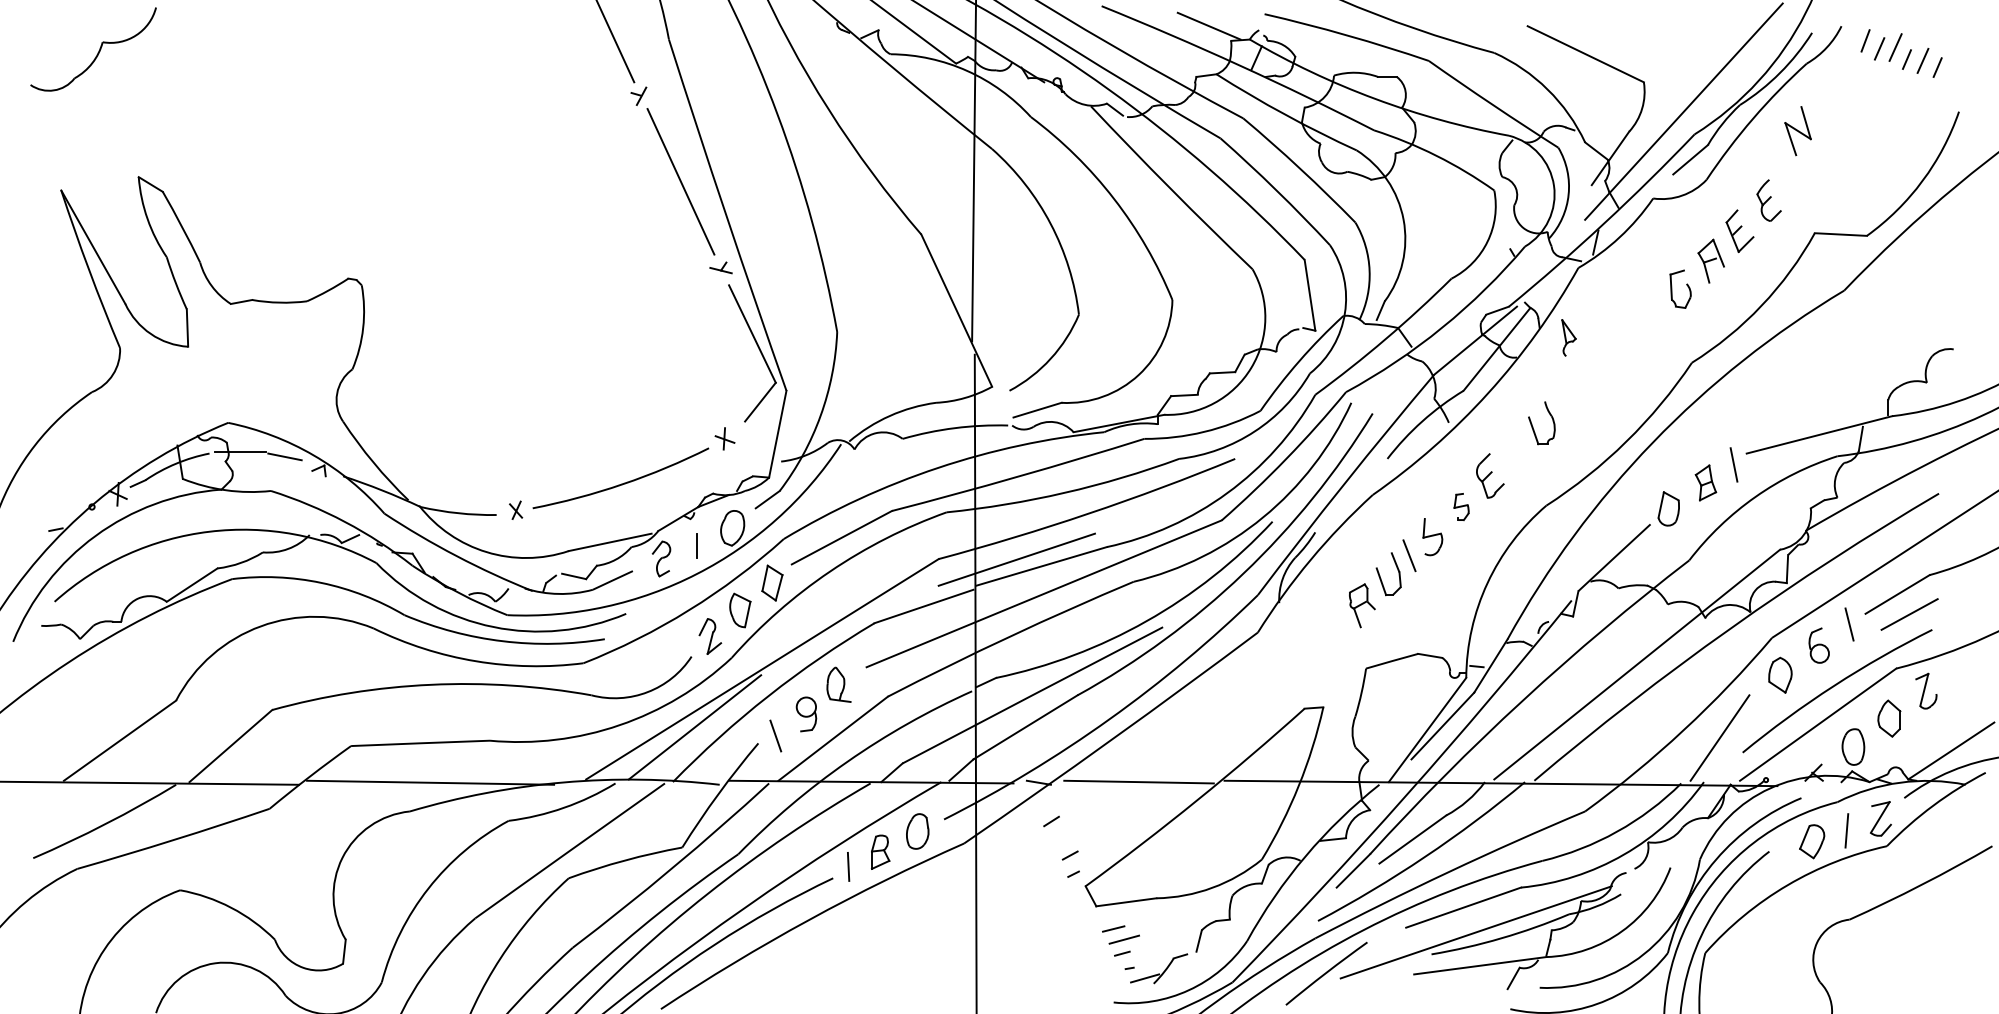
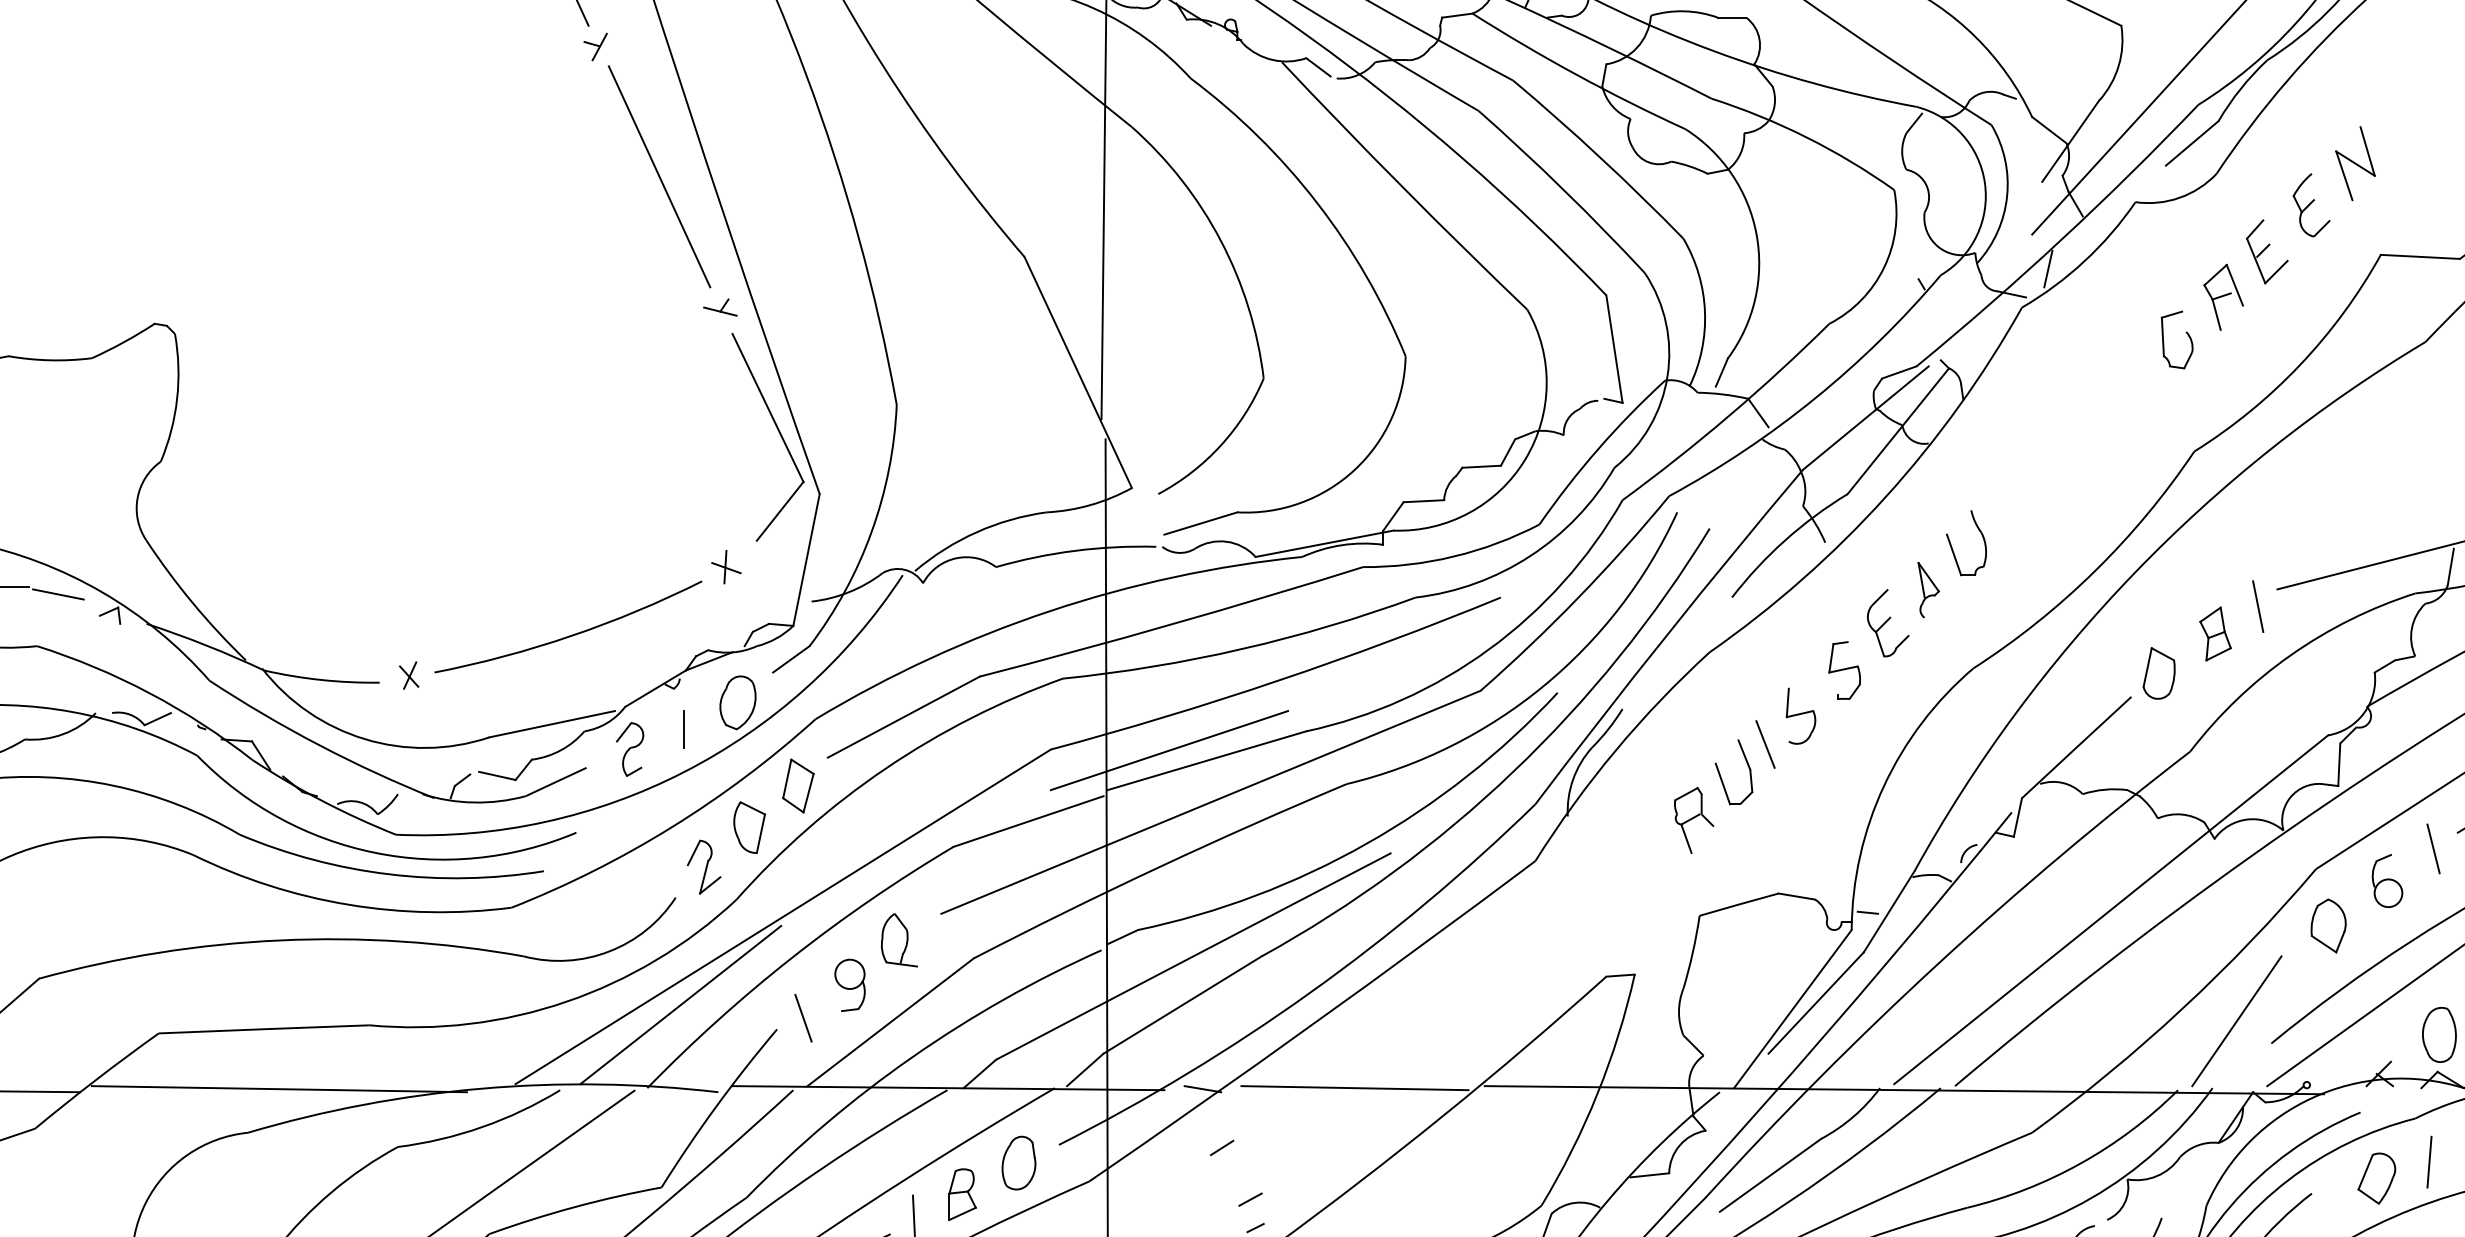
part: (1797, 131) -> (2354, 164), moved
part: (1568, 337) -> (1927, 589), moved
part: (1461, 506) -> (1844, 669), size x1.43

